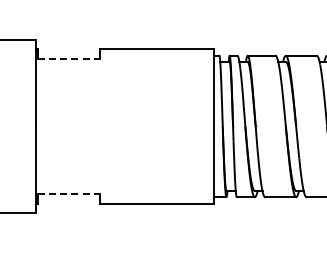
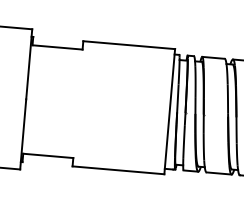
line: (68, 59) -> (57, 47), dashed -> solid
line: (68, 193) -> (47, 155), dashed -> solid

